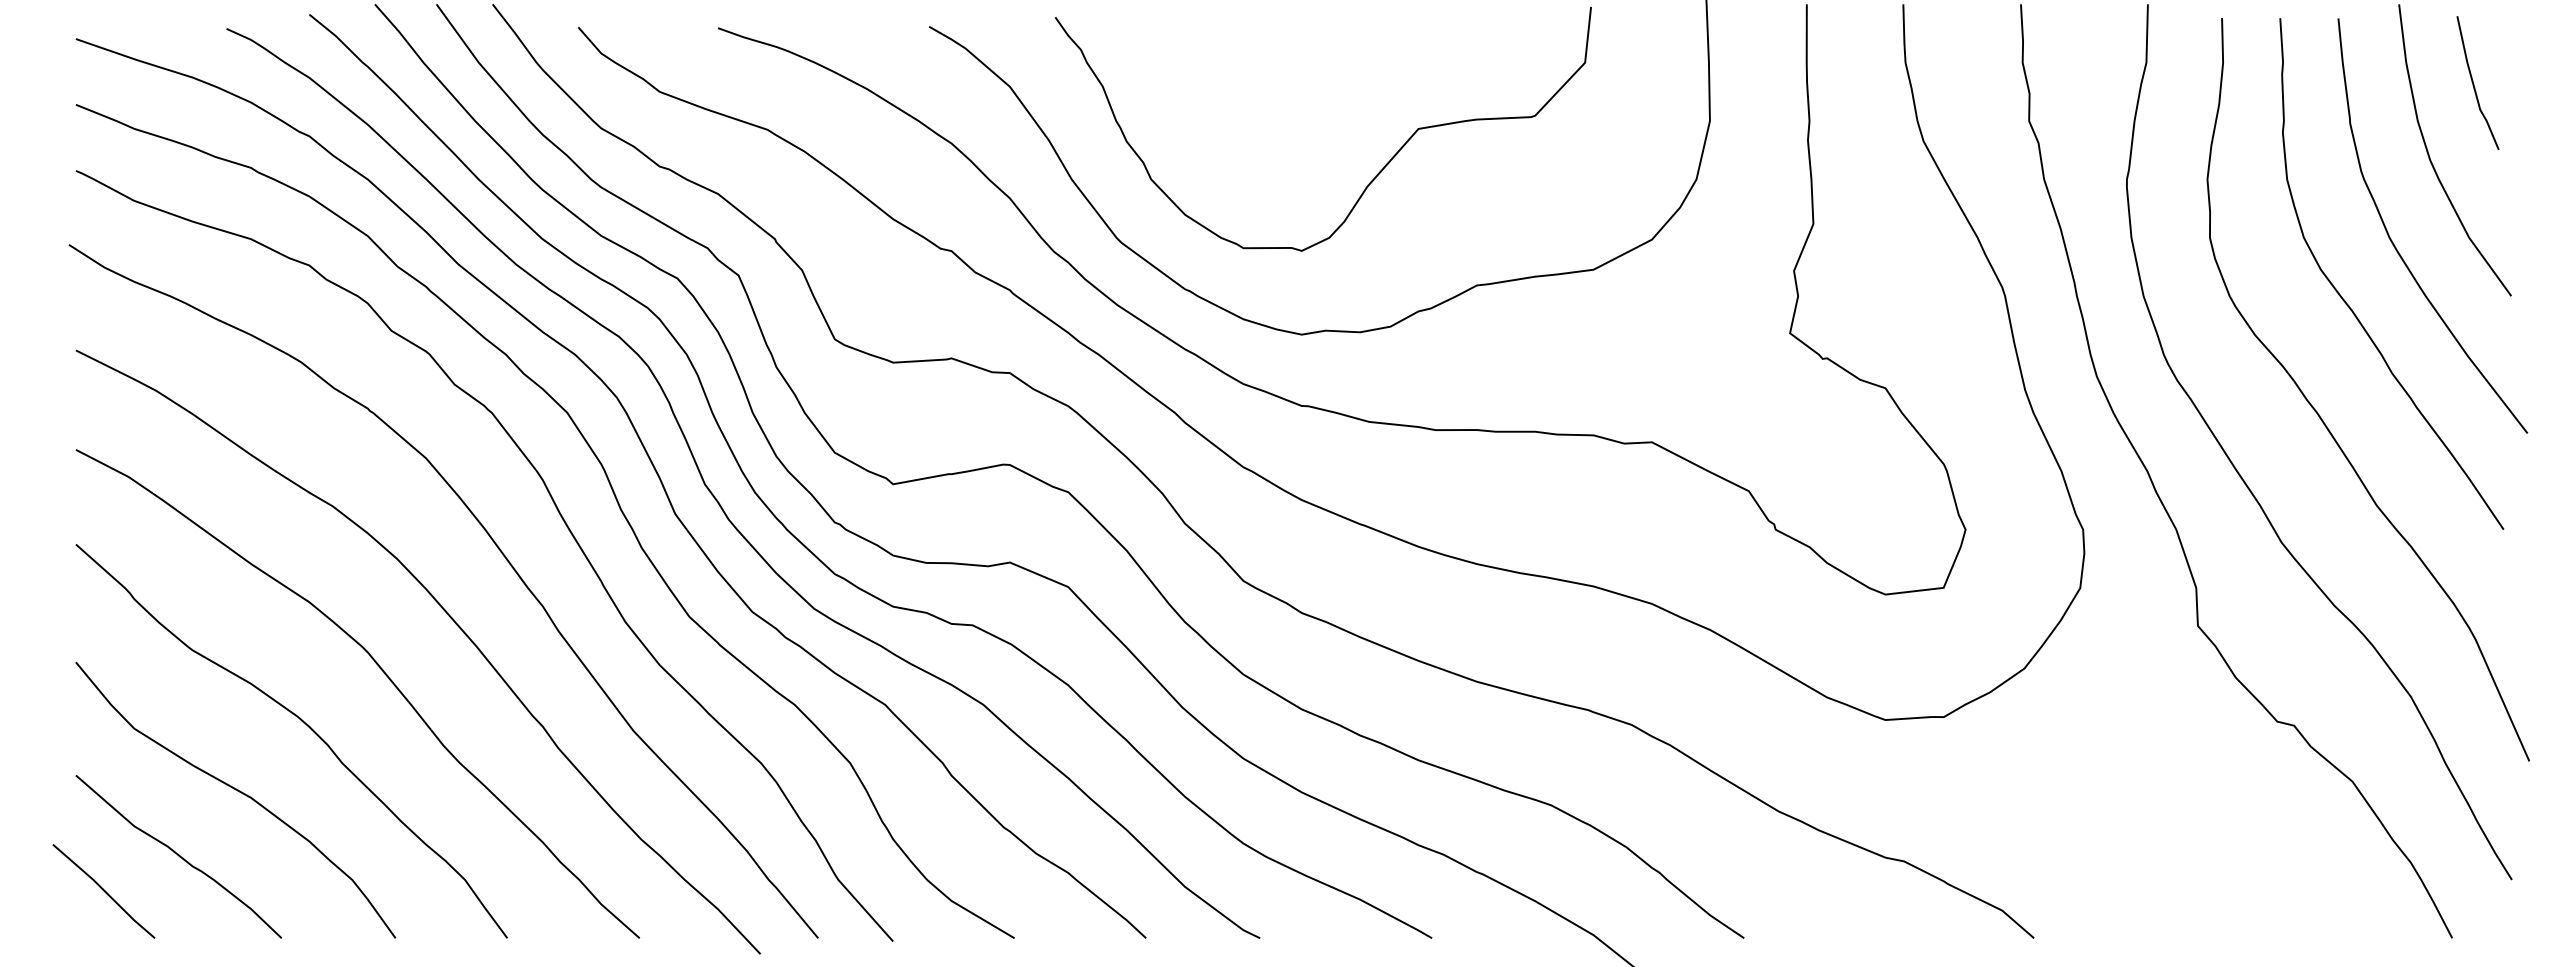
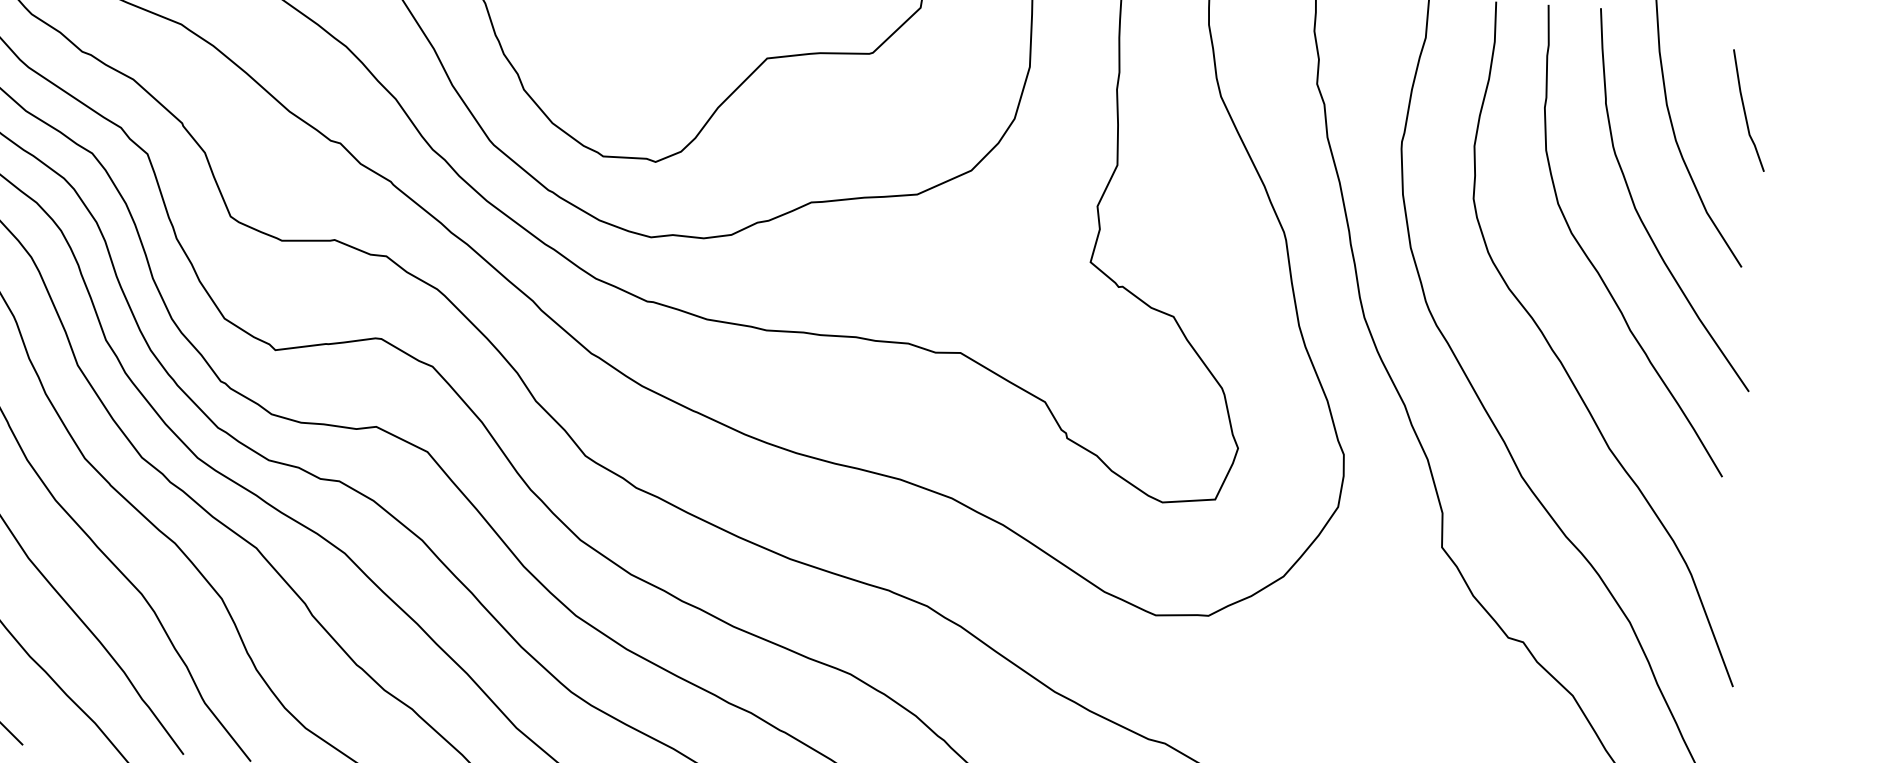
line: (2474, 84) -> (1745, 111), moved

